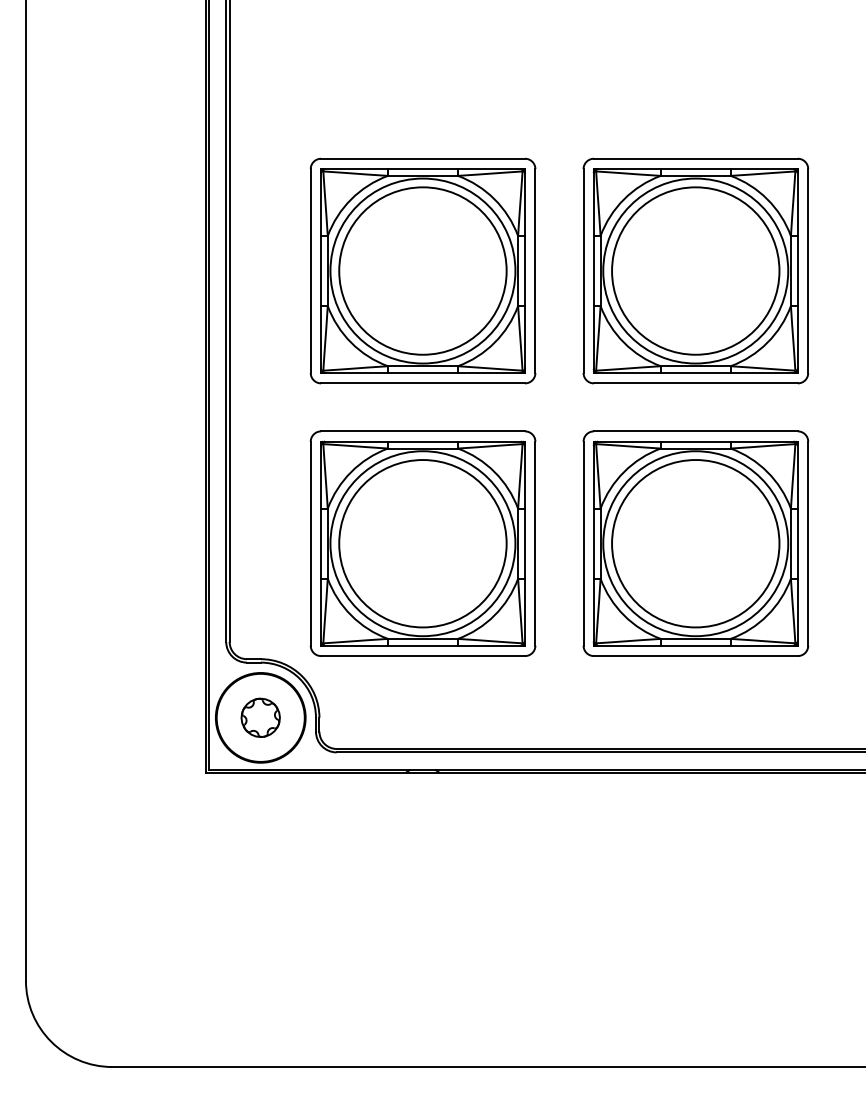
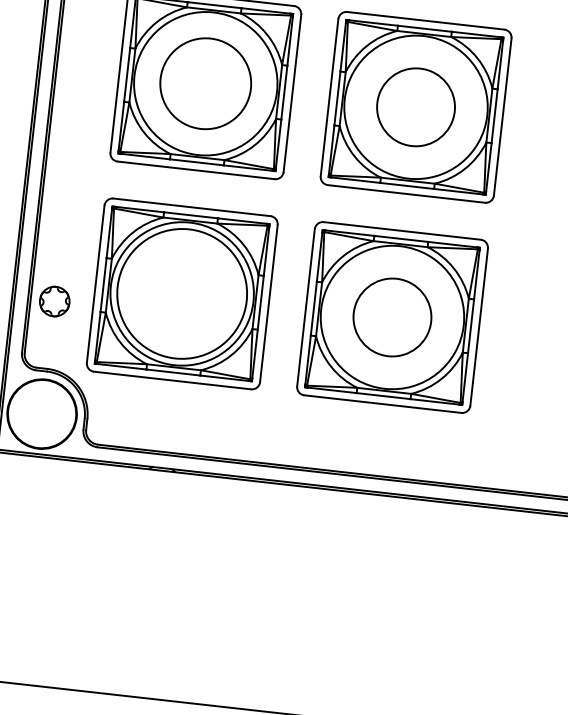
circle: (422, 270) -> (205, 83), size x0.7
circle: (695, 270) -> (415, 106), size x0.6
circle: (695, 543) -> (392, 317), size x0.6
part: (260, 717) -> (54, 301), moved

